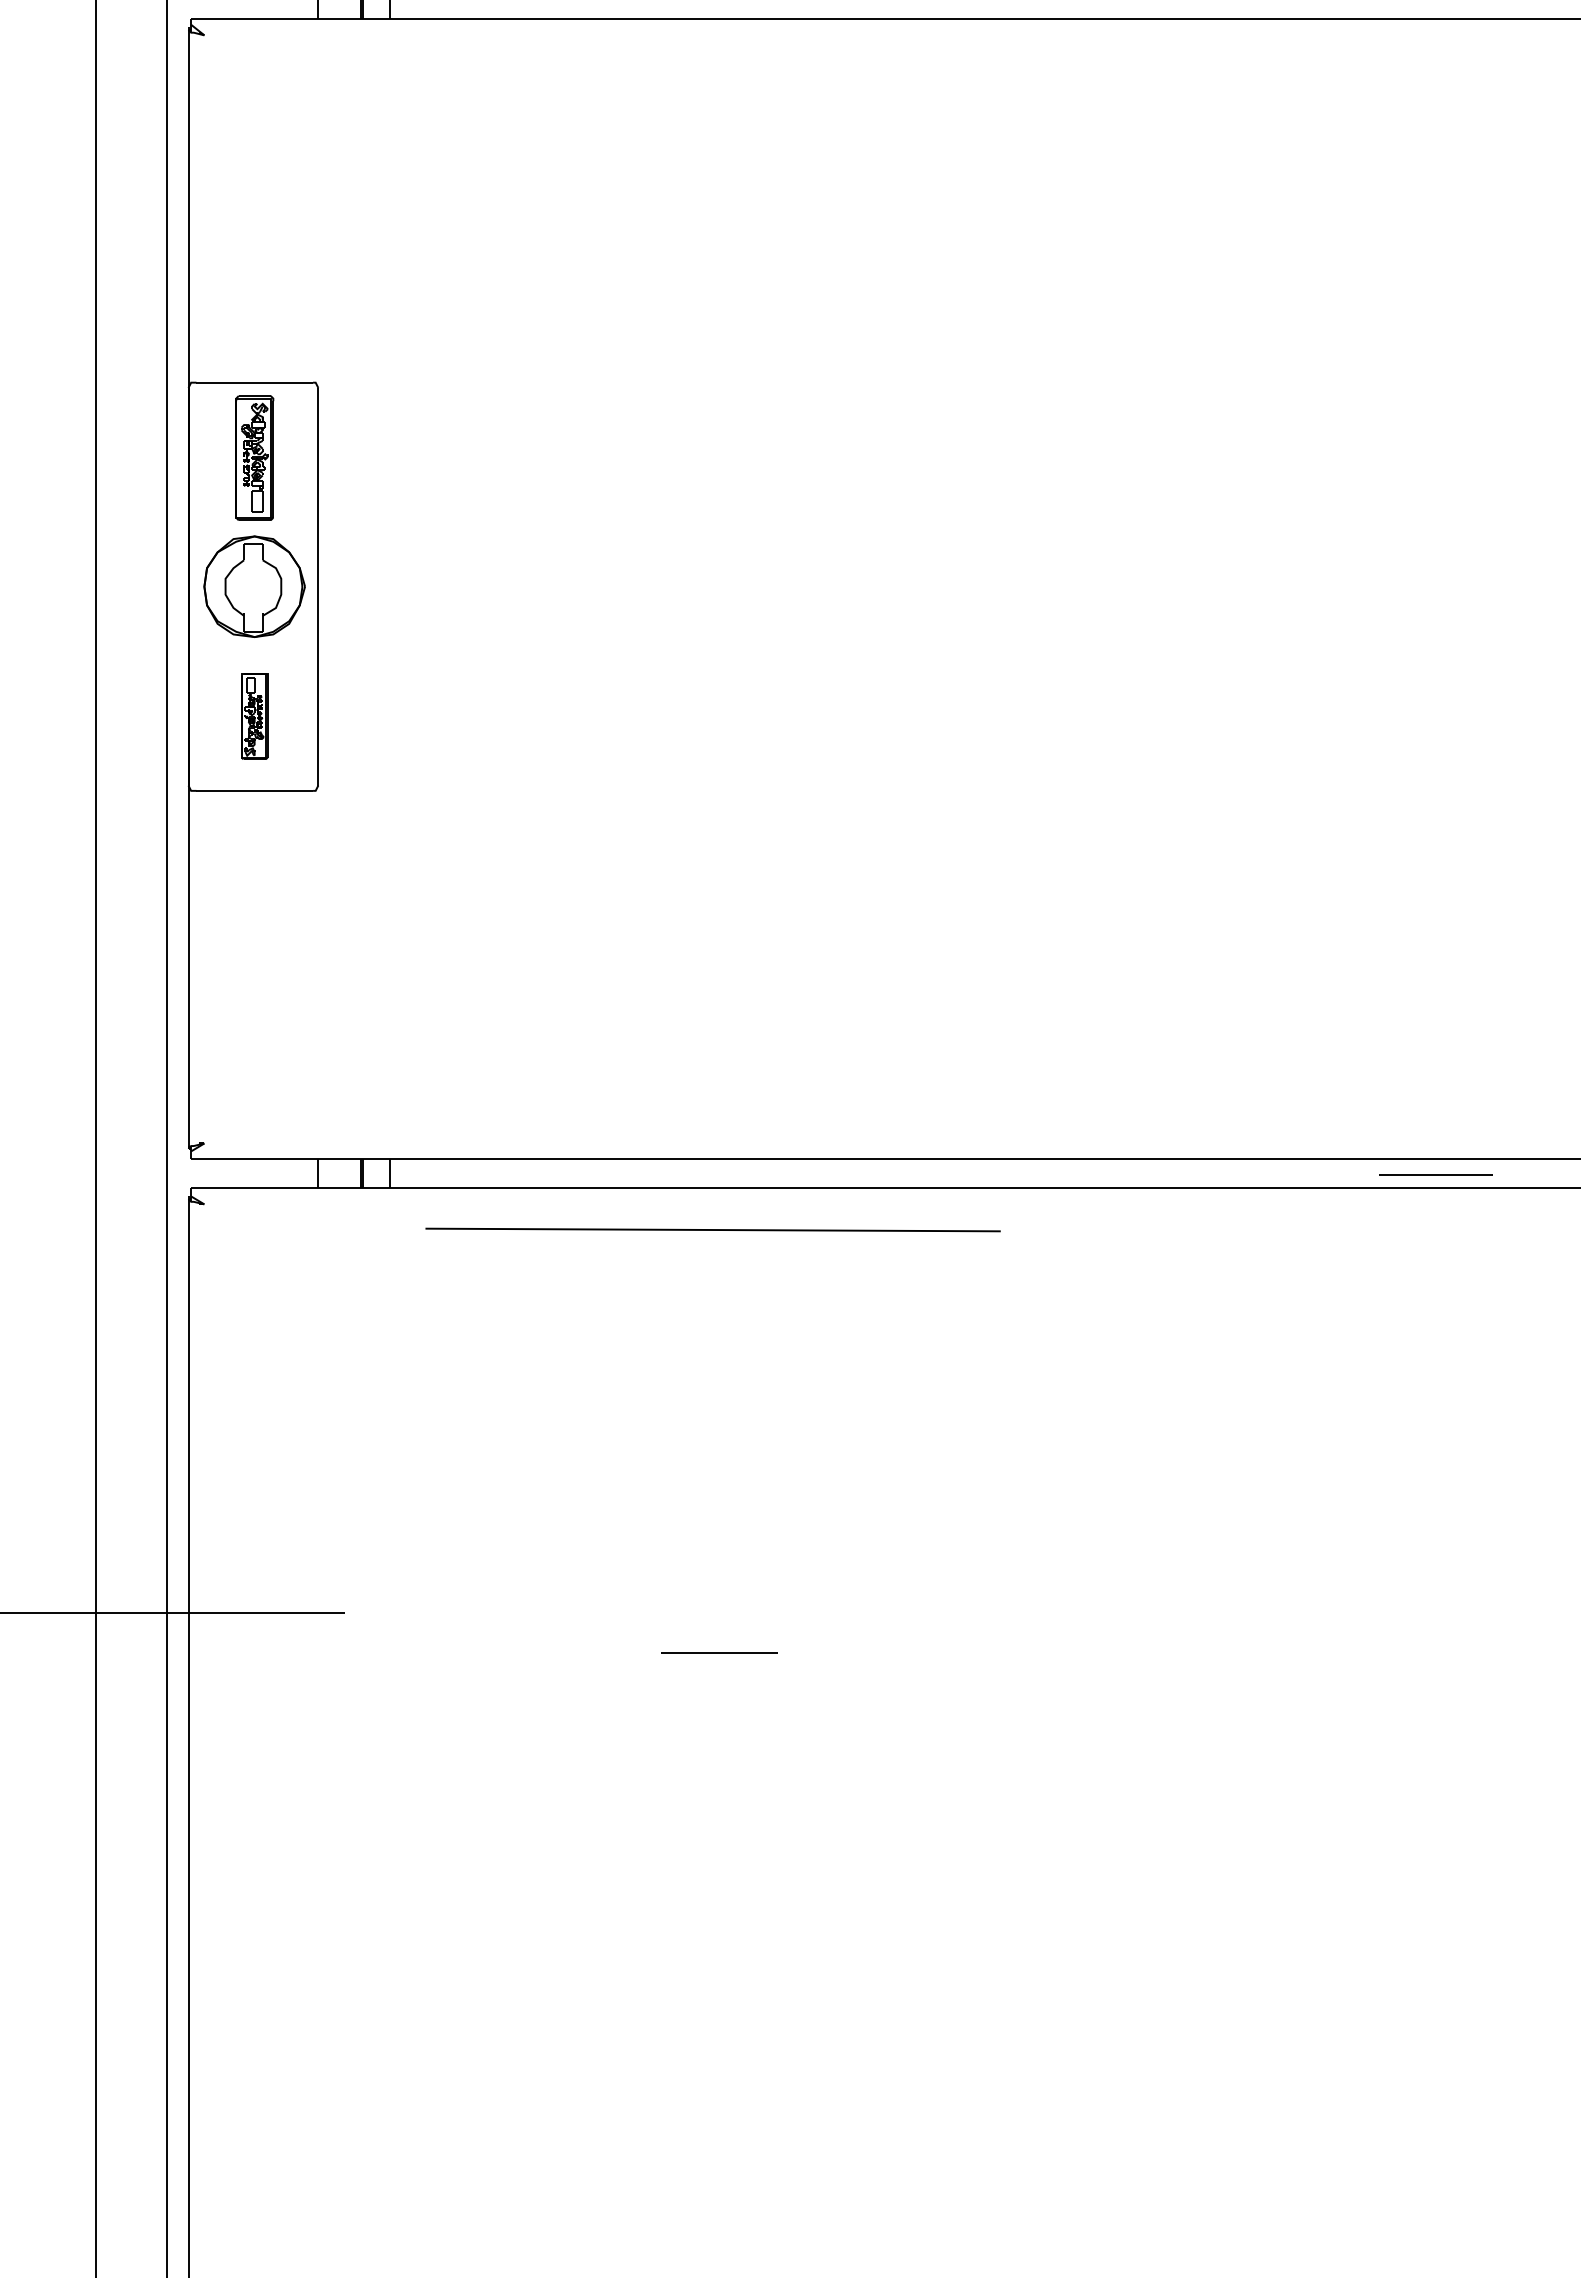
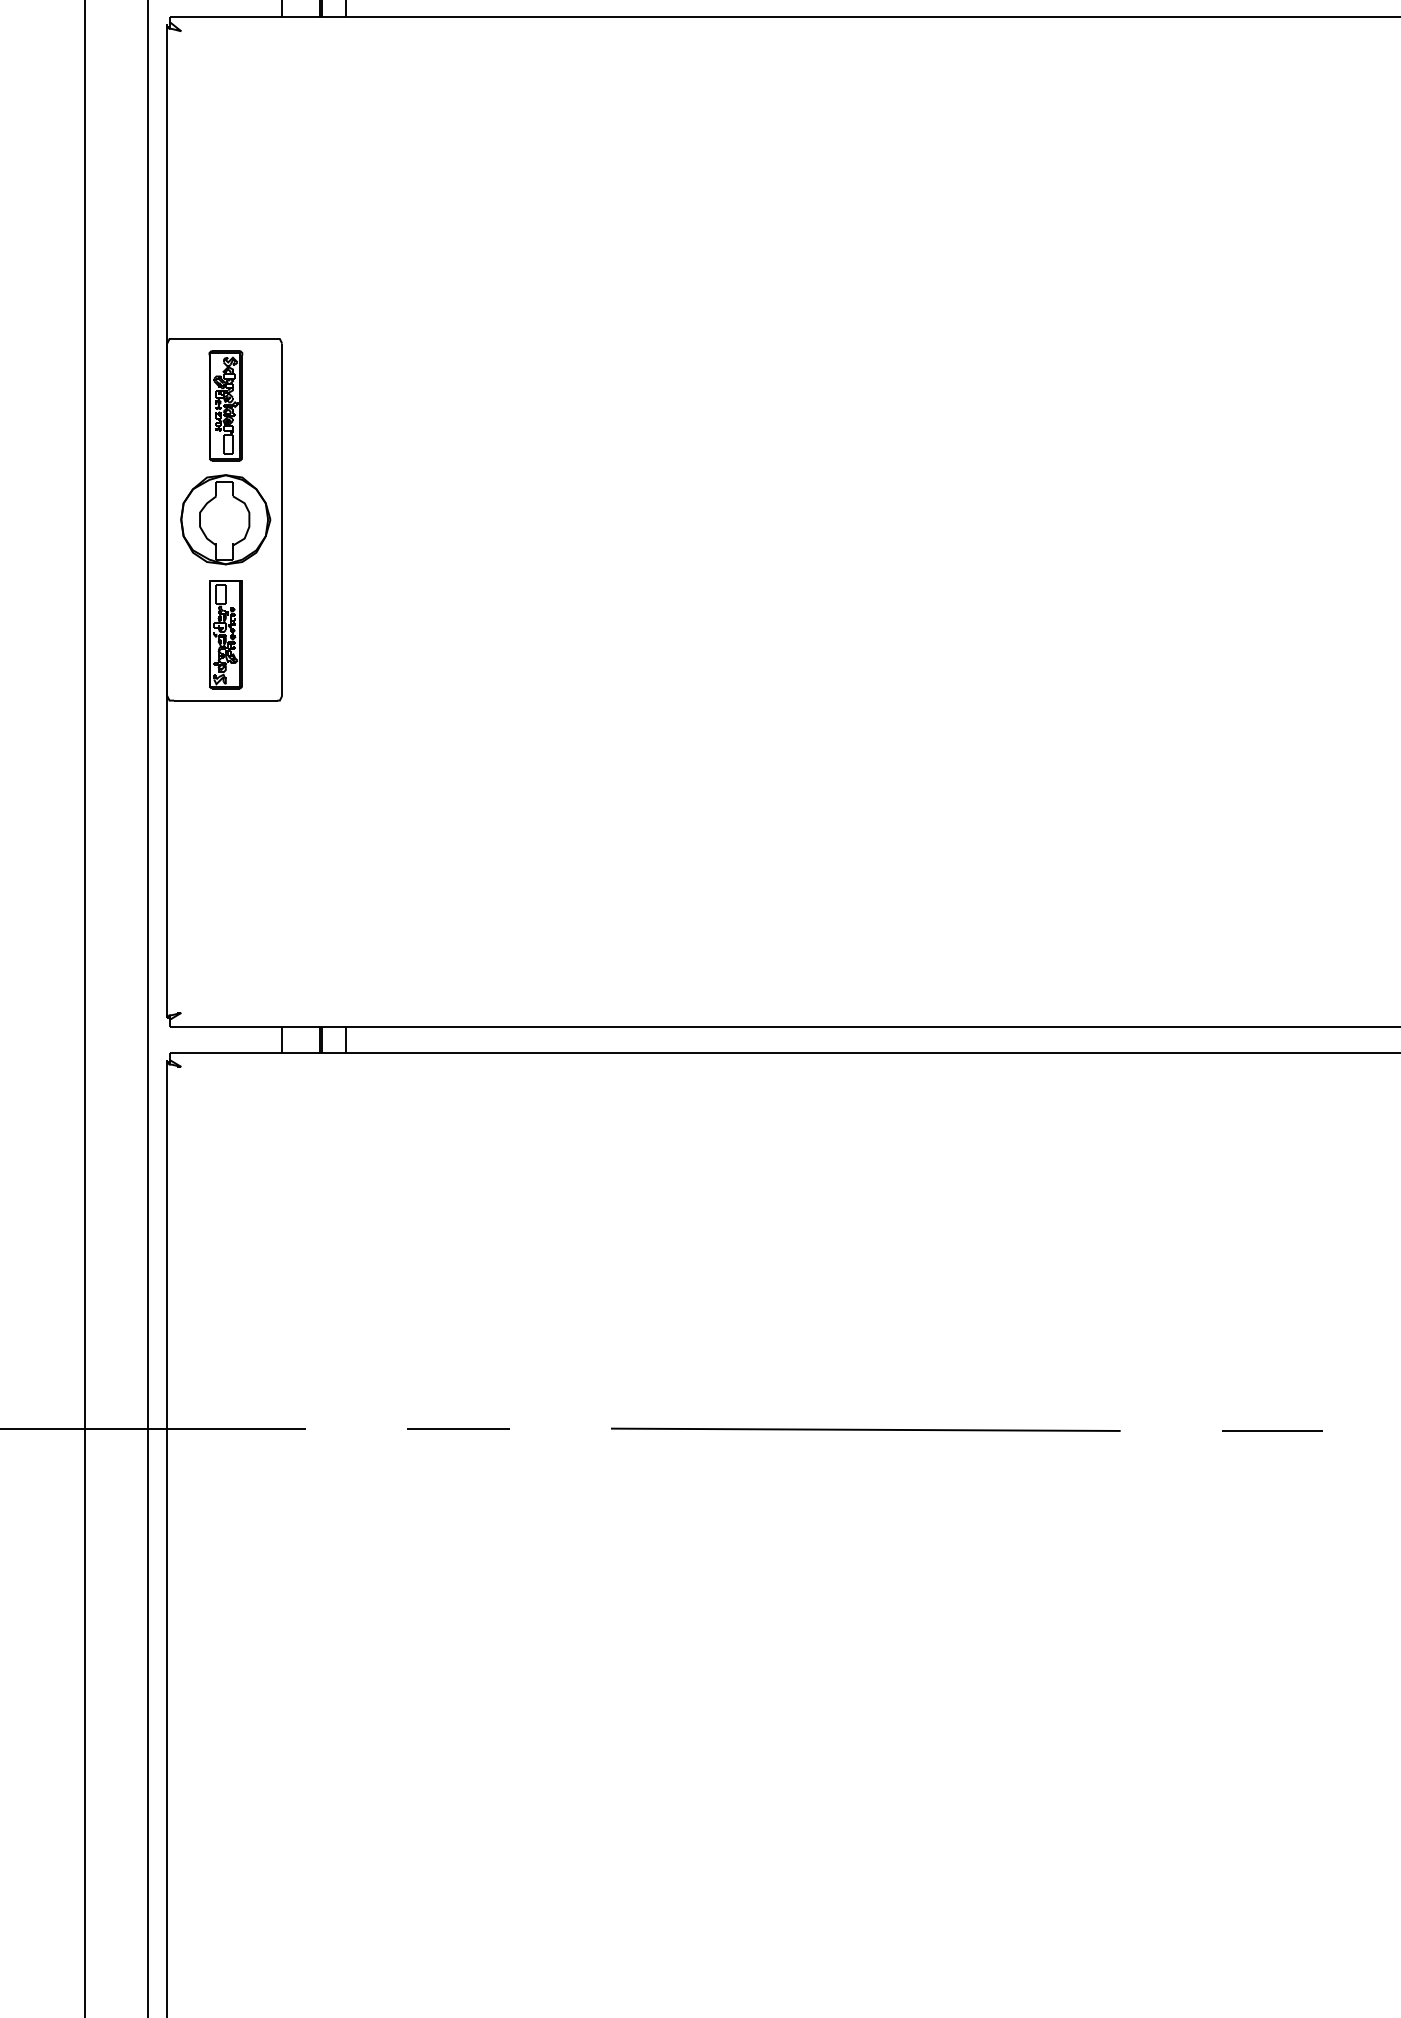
part: (254, 716) -> (225, 634), size x1.43
line: (1435, 1174) -> (1271, 1430), moved
line: (712, 1229) -> (865, 1429), moved
line: (719, 1652) -> (458, 1428), moved

